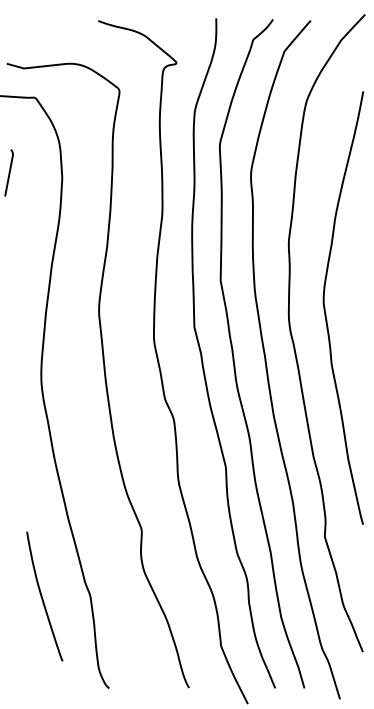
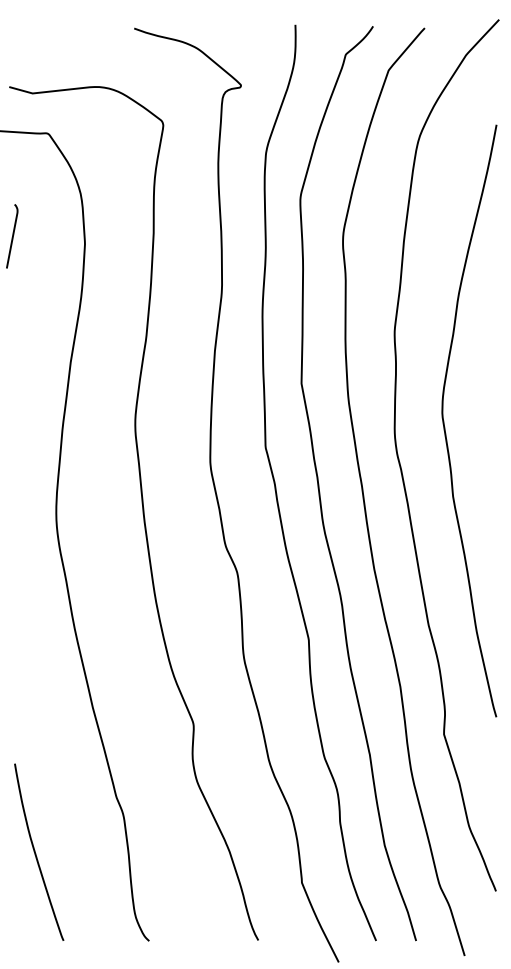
curve: (42, 596) -> (36, 852), moved

